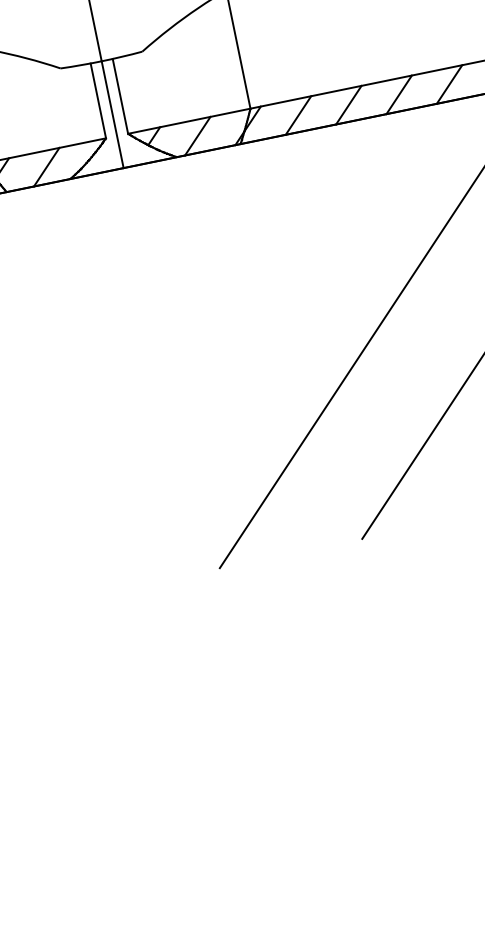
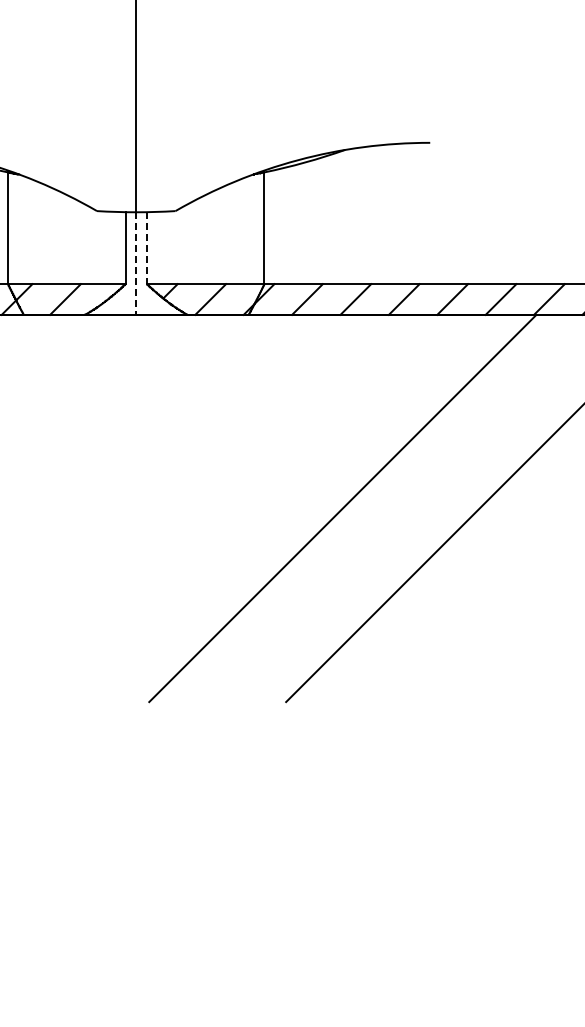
line: (120, 96) -> (146, 248), solid -> dashed
line: (113, 115) -> (136, 264), solid -> dashed

